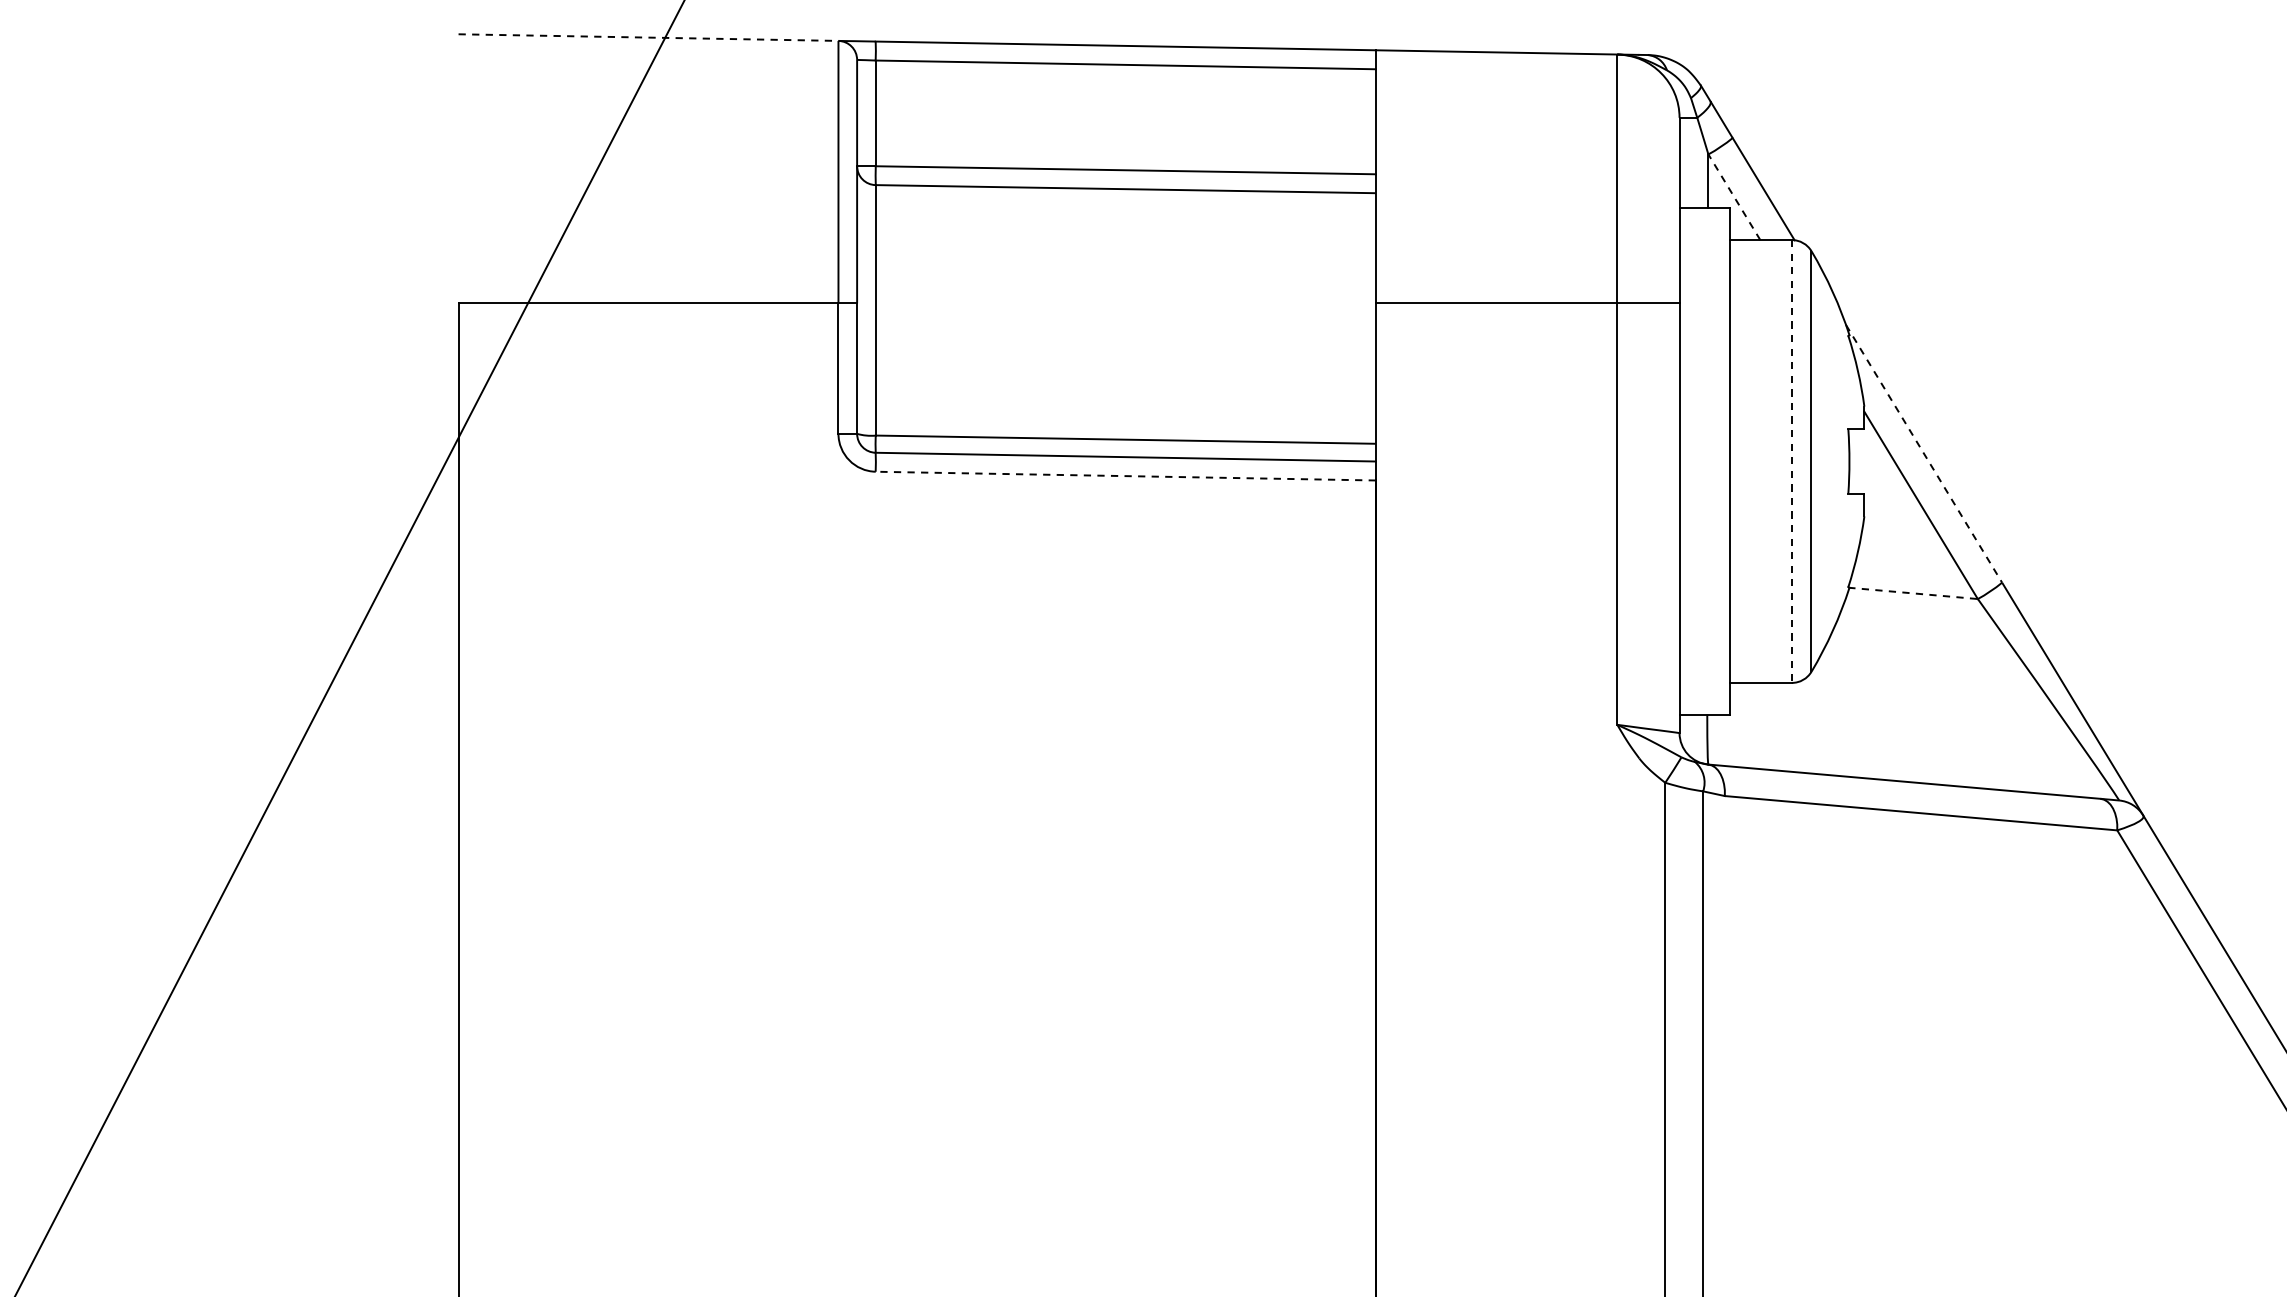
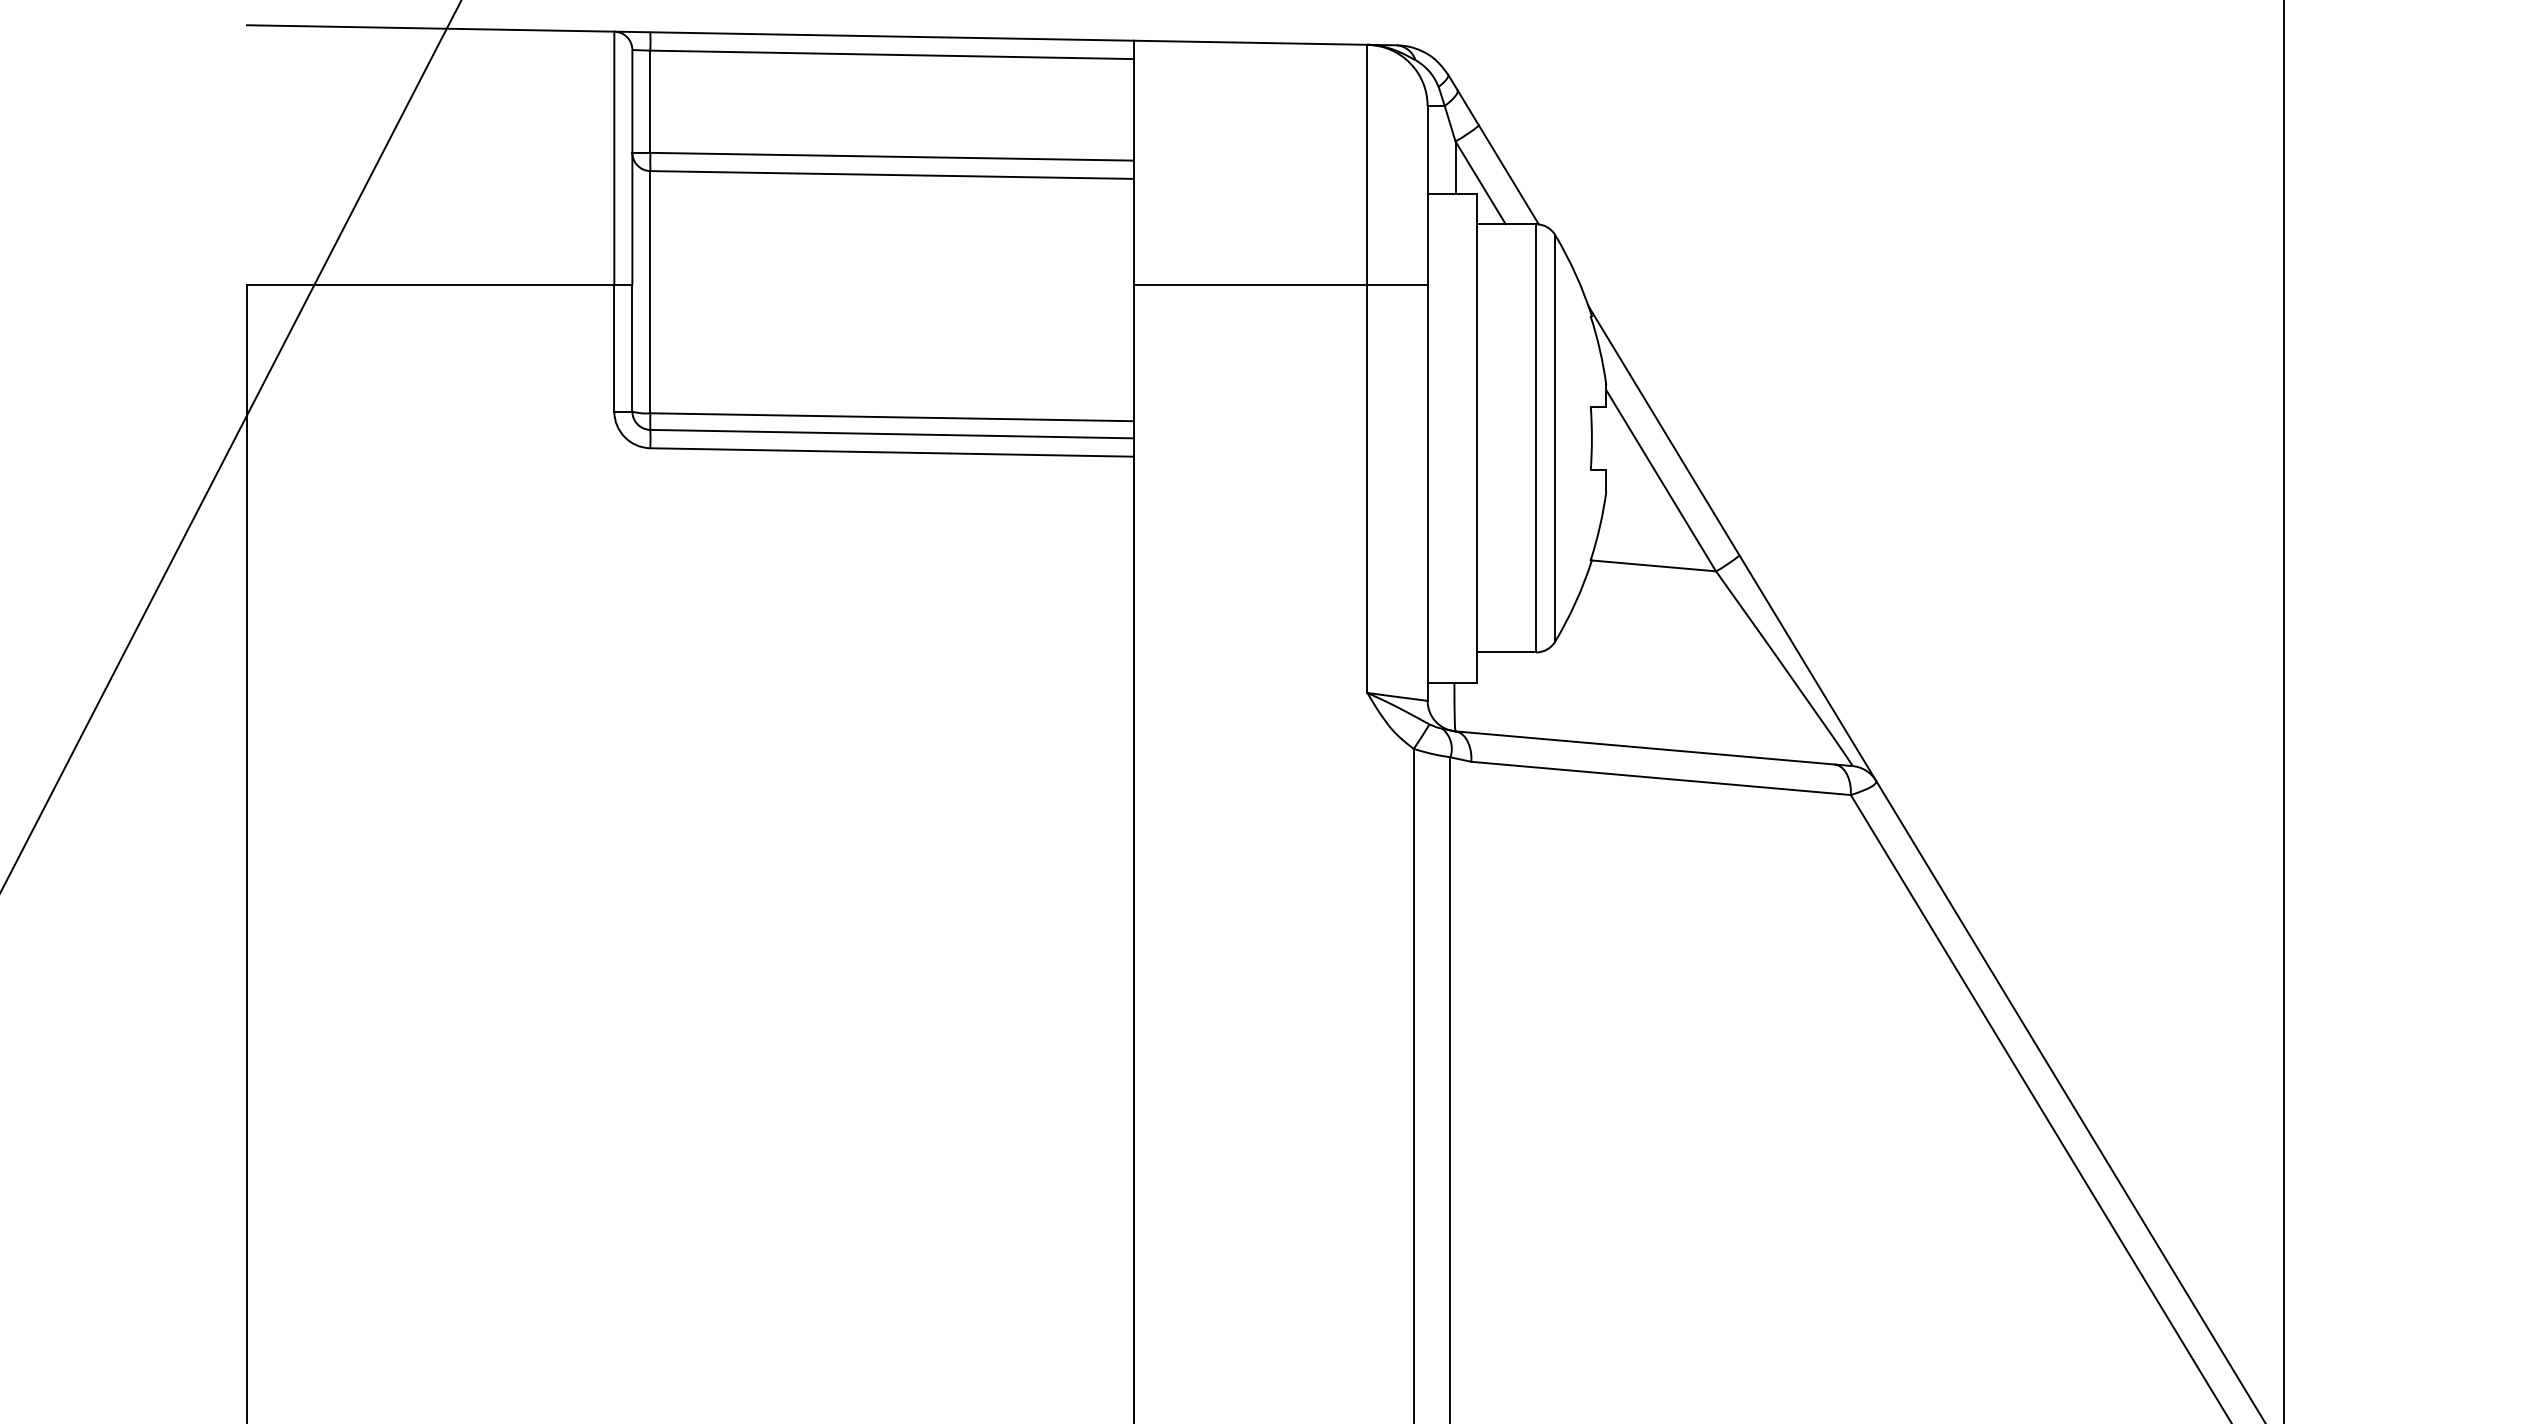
line: (648, 37) -> (430, 28), dashed -> solid
line: (1734, 196) -> (1480, 182), dashed -> solid
line: (1924, 453) -> (1664, 430), dashed -> solid
line: (1792, 461) -> (1536, 438), dashed -> solid
line: (1126, 476) -> (892, 452), dashed -> solid
line: (1913, 593) -> (1653, 565), dashed -> solid

